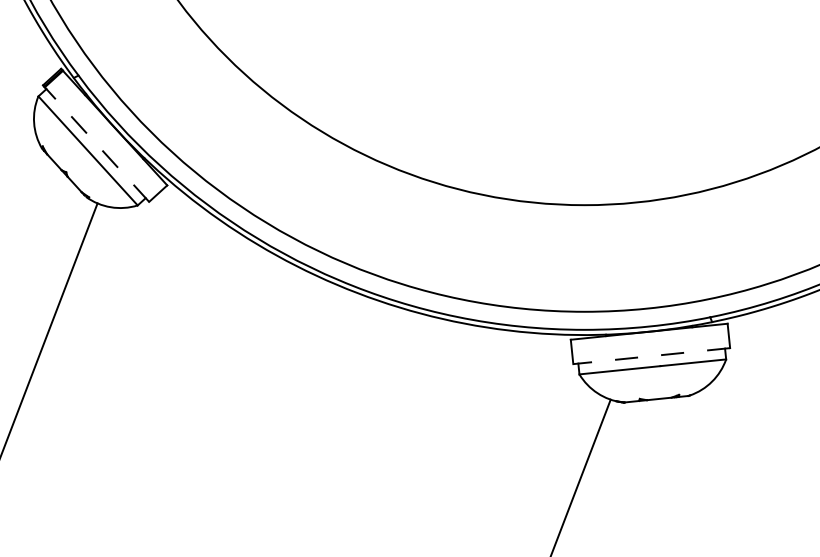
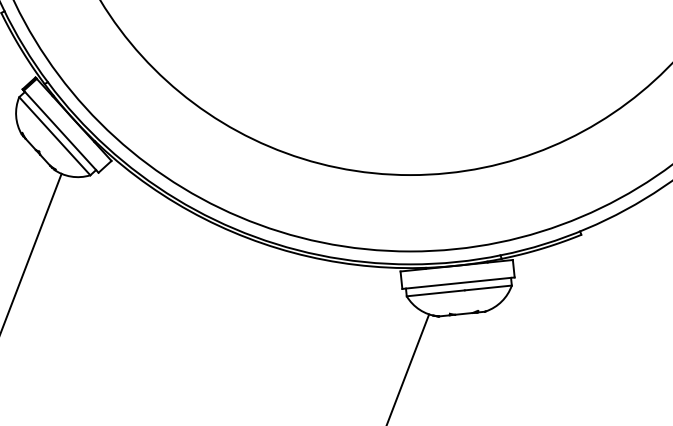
line: (96, 144) -> (60, 131), dashed -> solid
line: (651, 356) -> (458, 283), dashed -> solid

